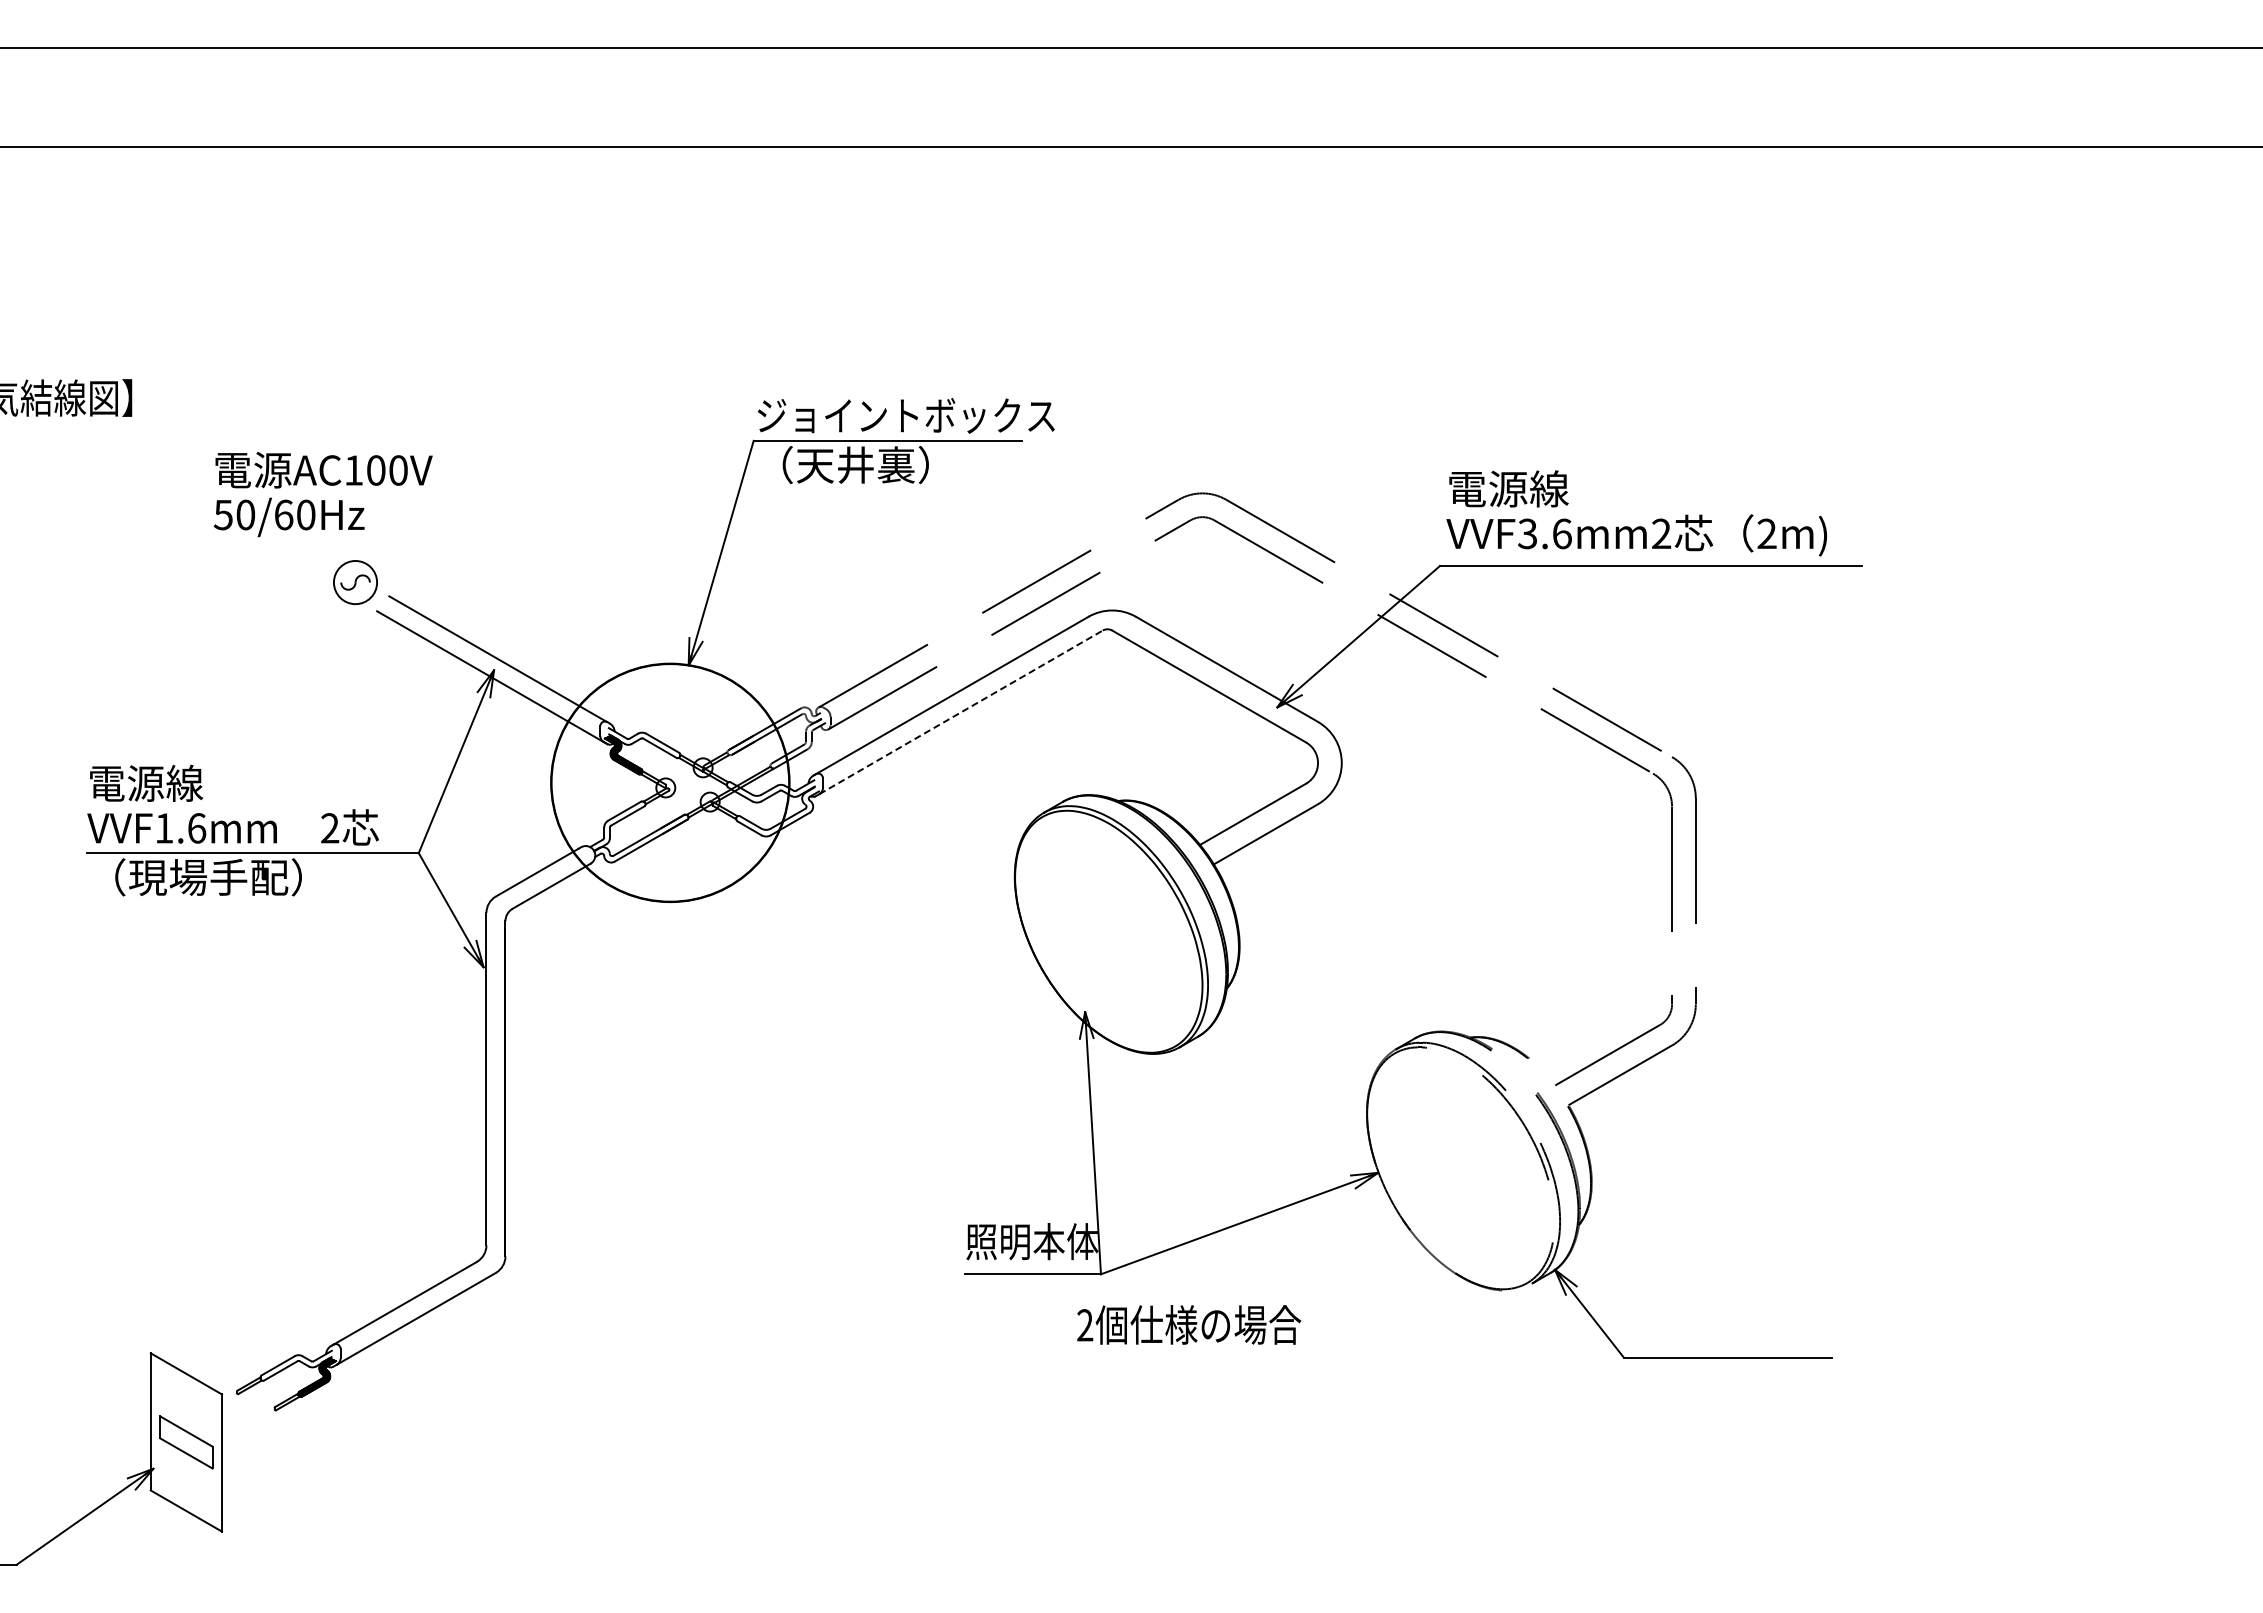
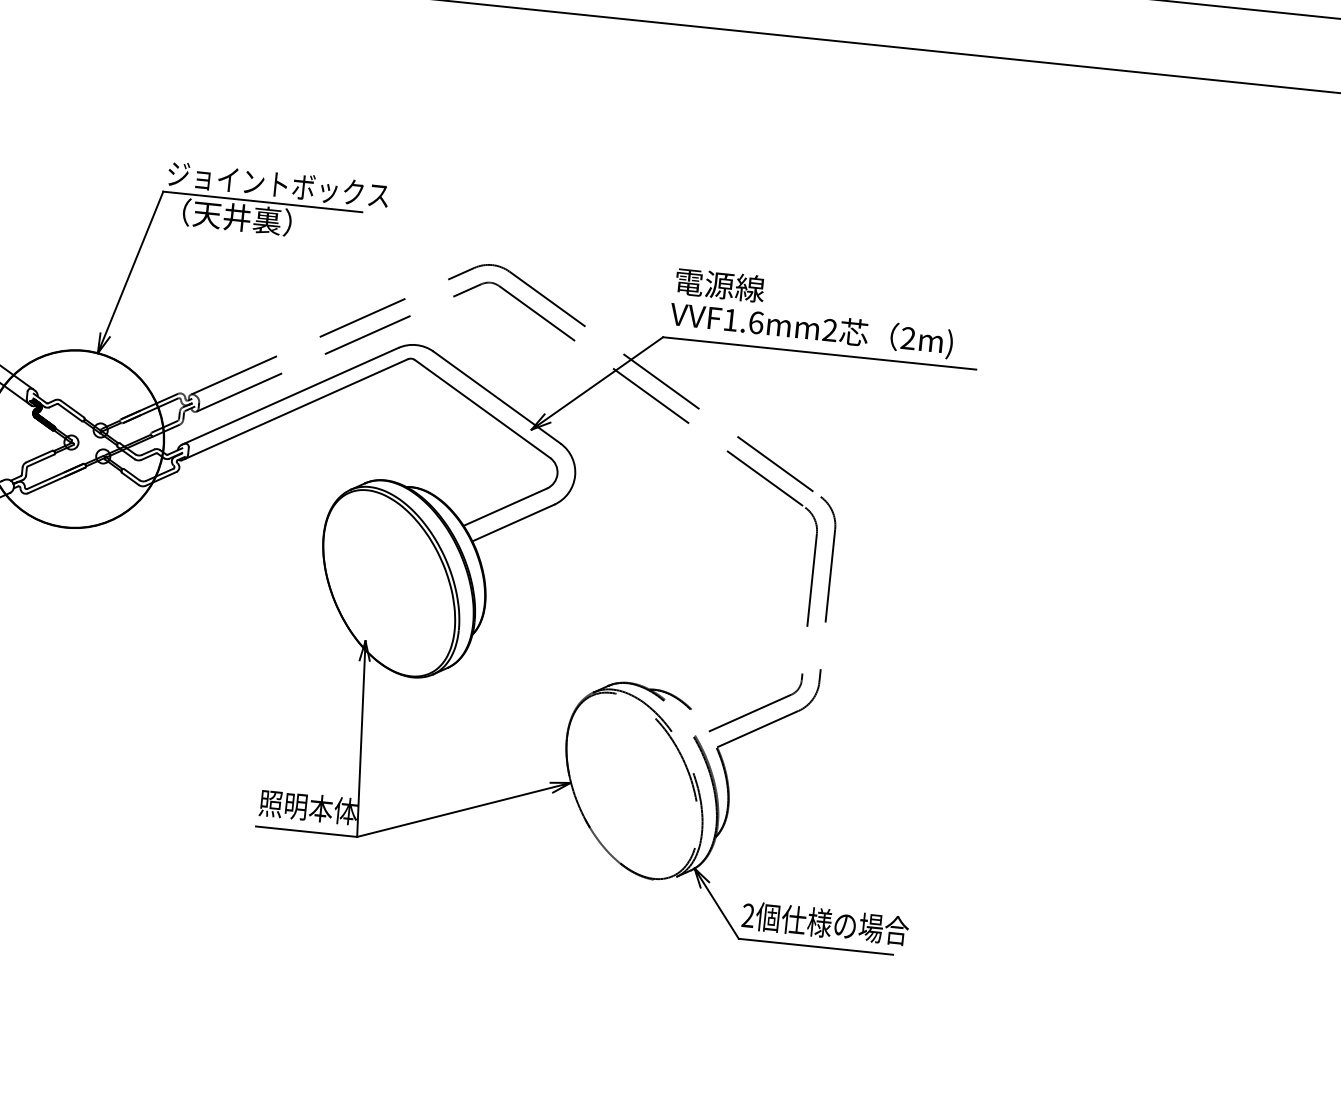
text: (1527, 533) -> (730, 319), VVF3.6mm2 -> VVF1.6mm2
line: (961, 712) -> (296, 409), dashed -> solid
text: (1189, 1324) -> (825, 923), moved

